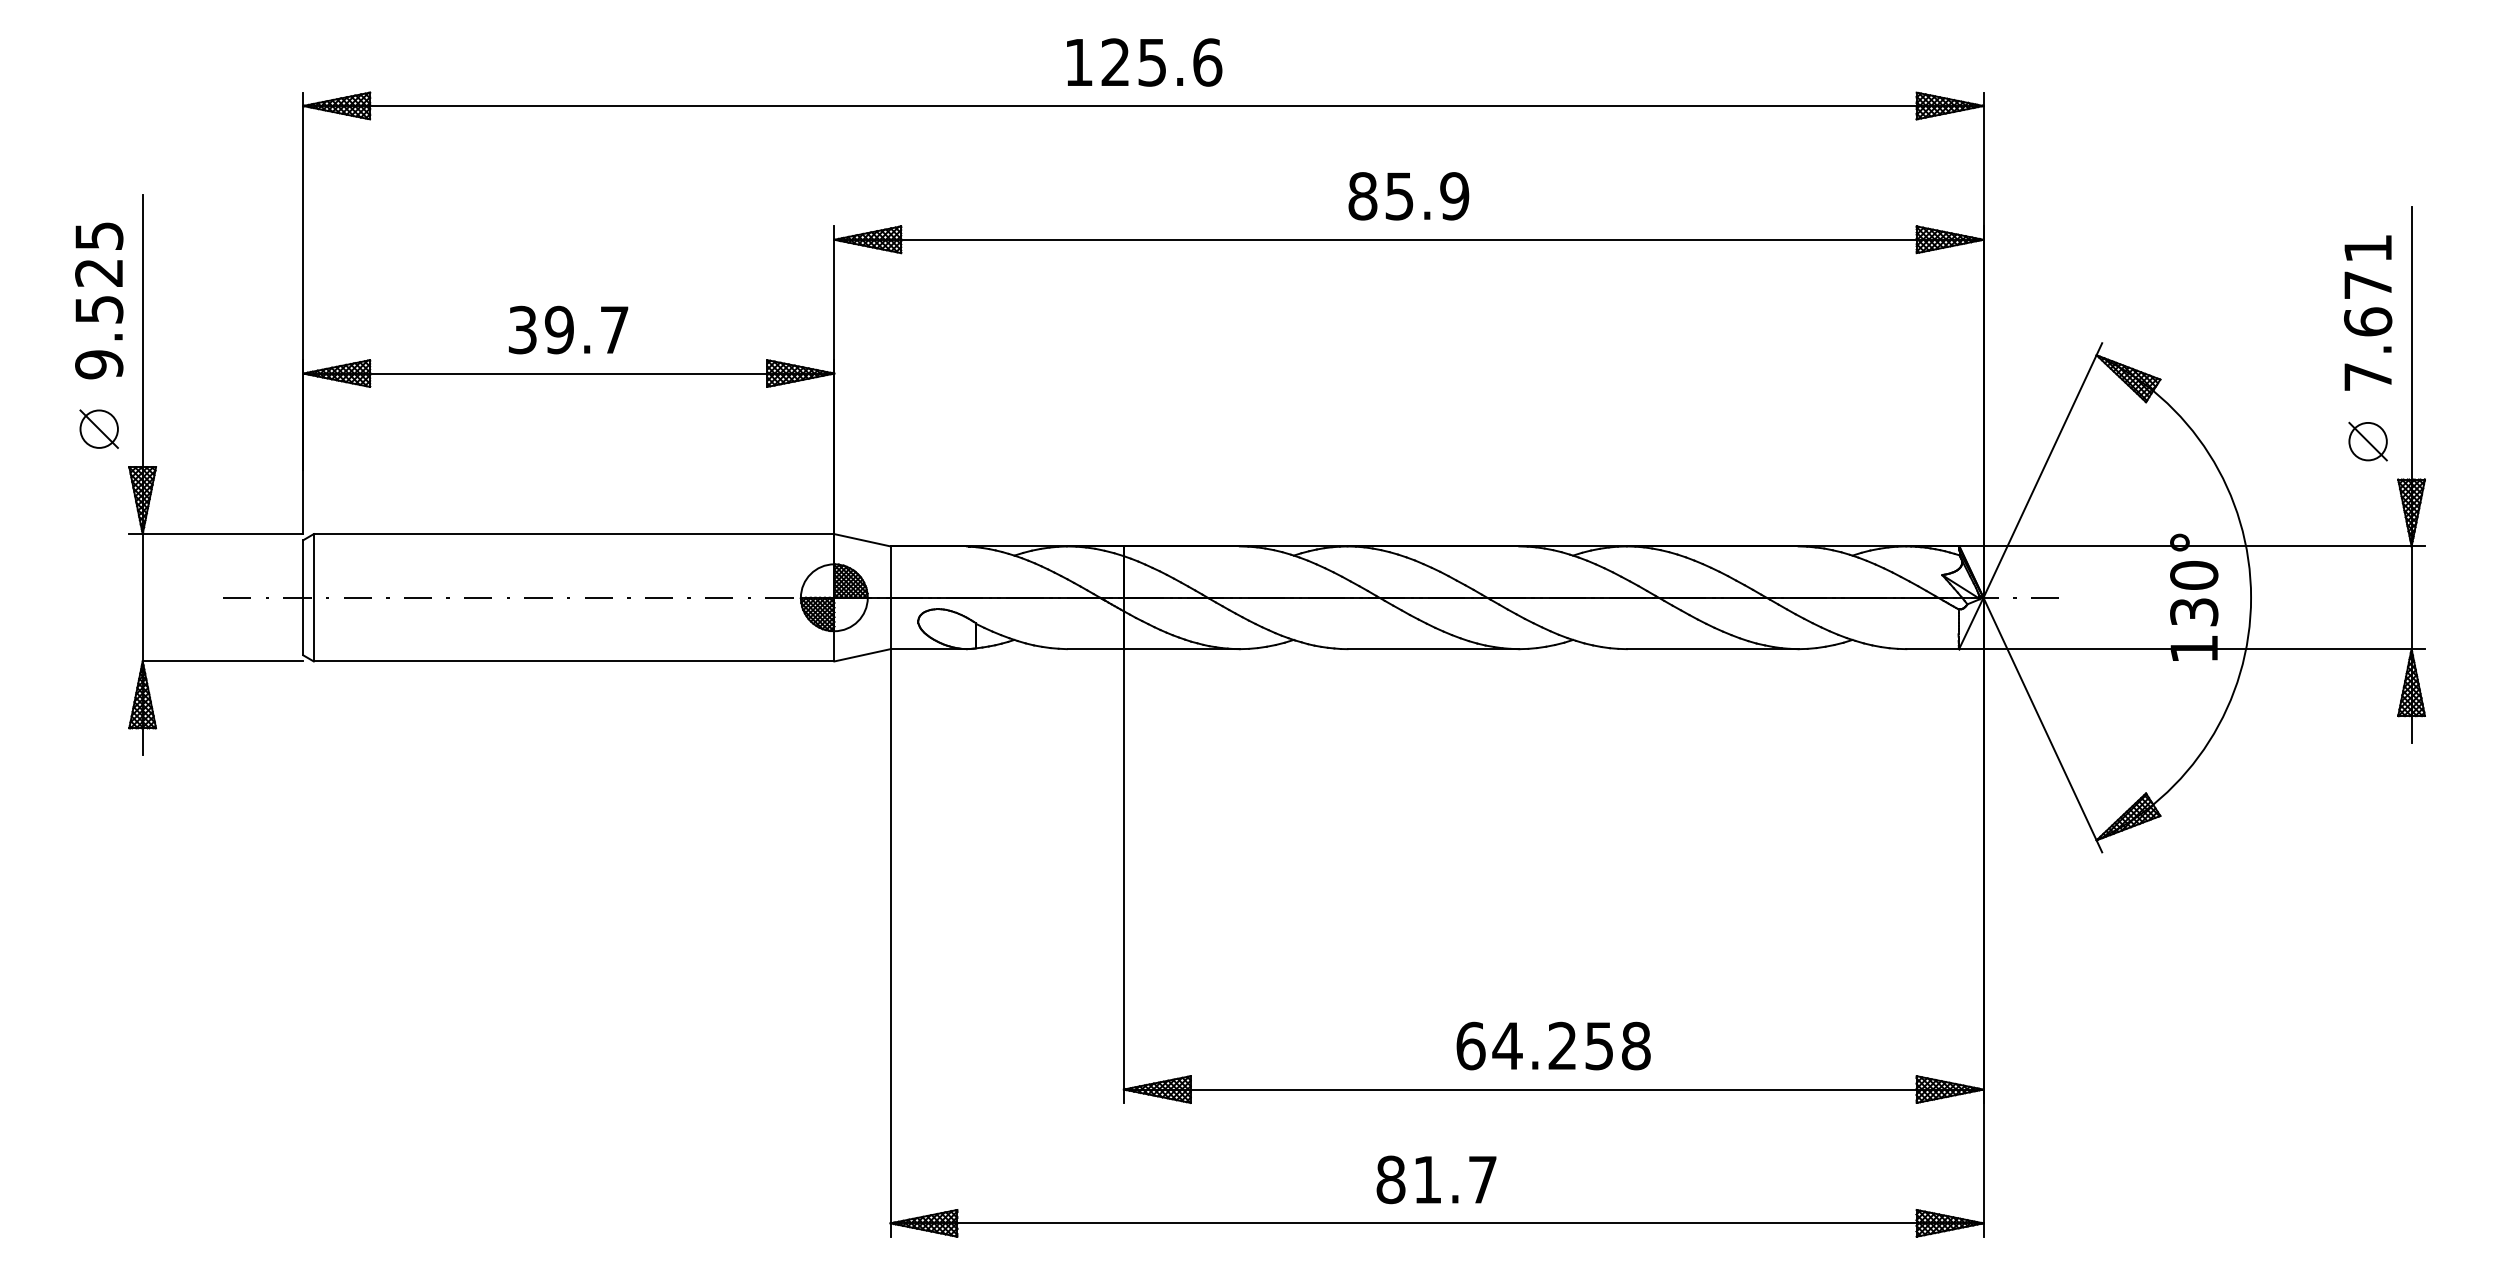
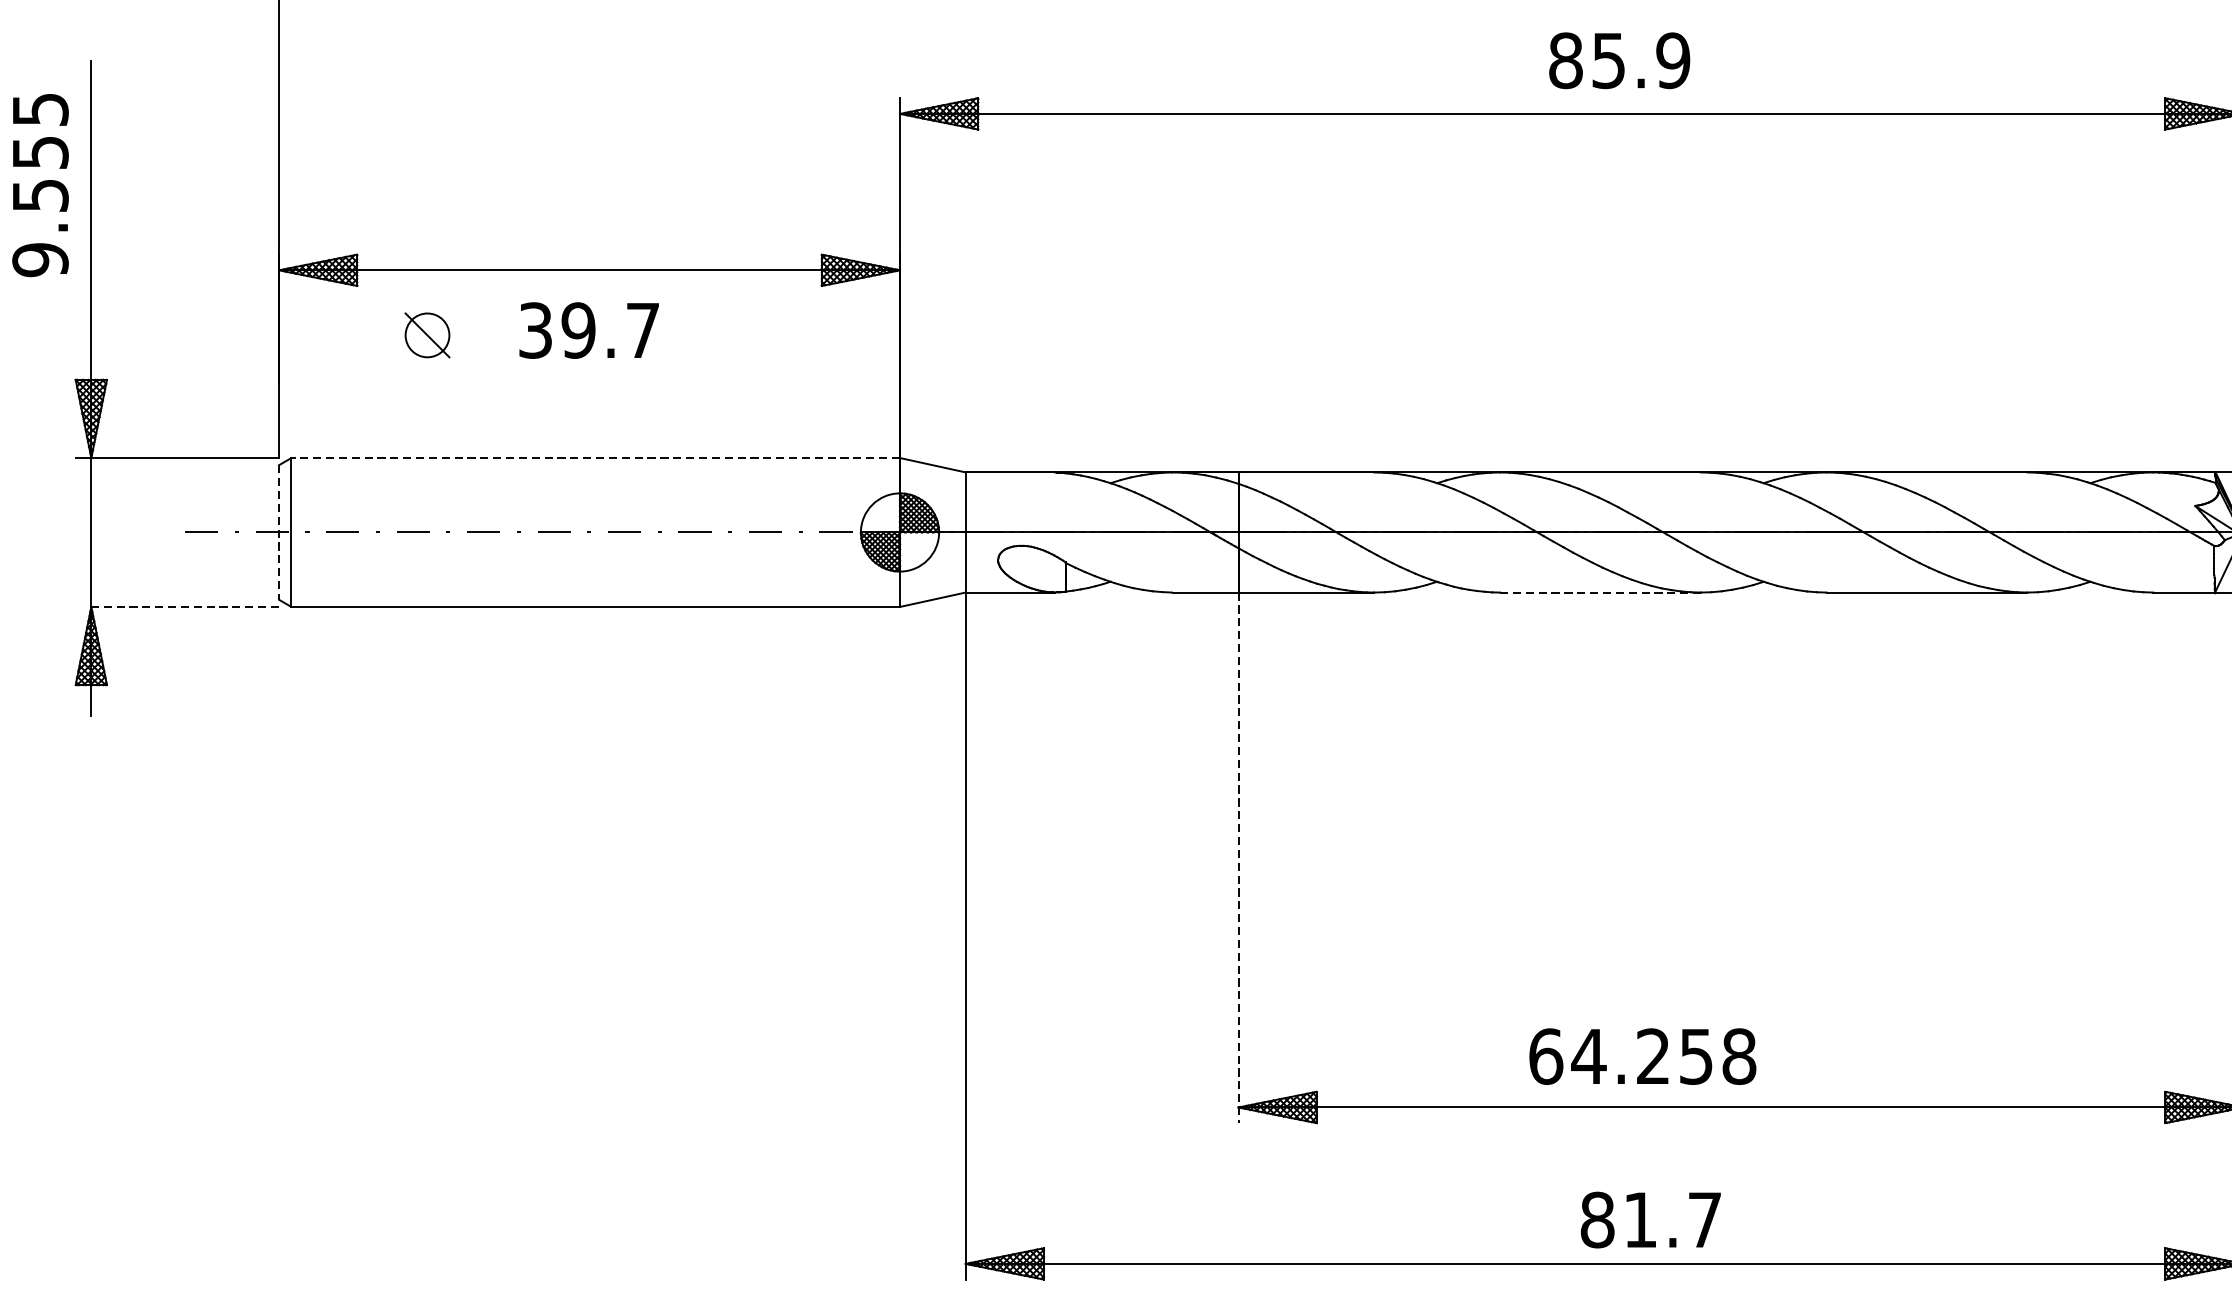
text: (1408, 196) -> (1619, 60), moved
text: (99, 272) -> (40, 152), 9.525 -> 9.555
text: (568, 329) -> (589, 329), moved
part: (98, 428) -> (426, 334), moved
line: (573, 534) -> (595, 458), solid -> dashed
line: (303, 597) -> (279, 532), solid -> dashed
line: (1433, 649) -> (1600, 592), solid -> dashed
line: (222, 661) -> (184, 606), solid -> dashed
line: (1123, 876) -> (1238, 858), solid -> dashed
text: (1553, 1045) -> (1642, 1055), moved
text: (1436, 1179) -> (1650, 1219), moved

